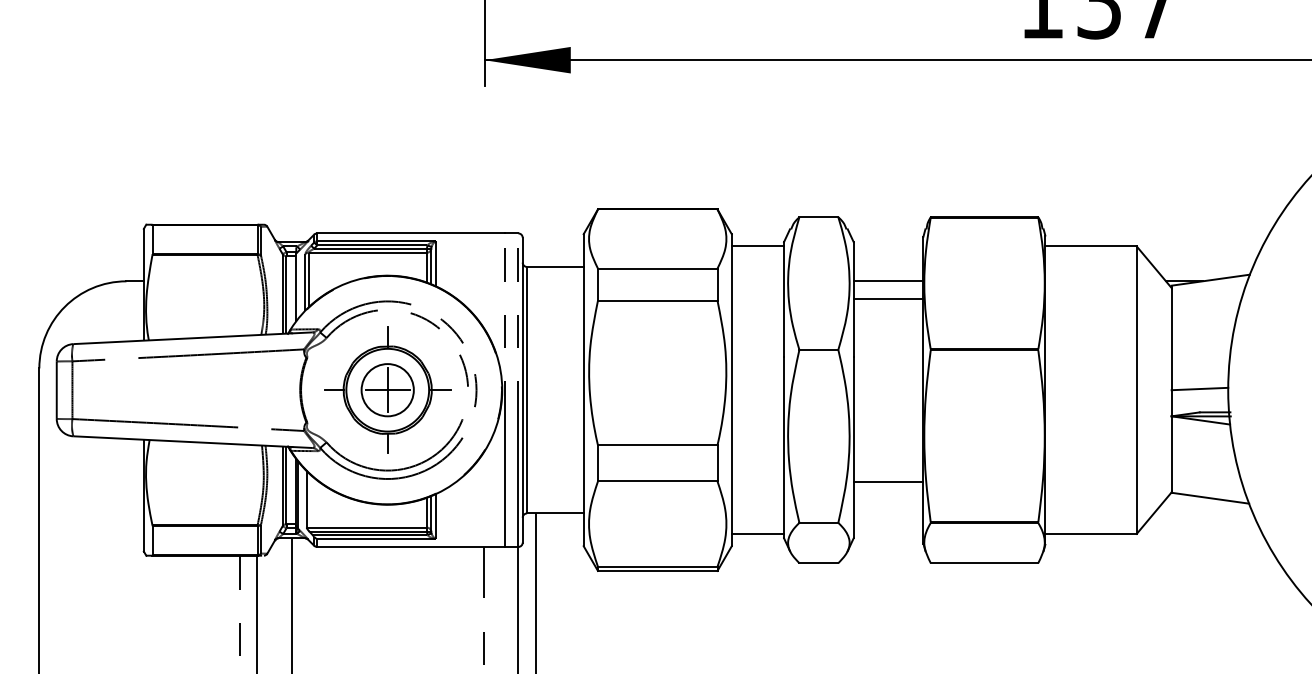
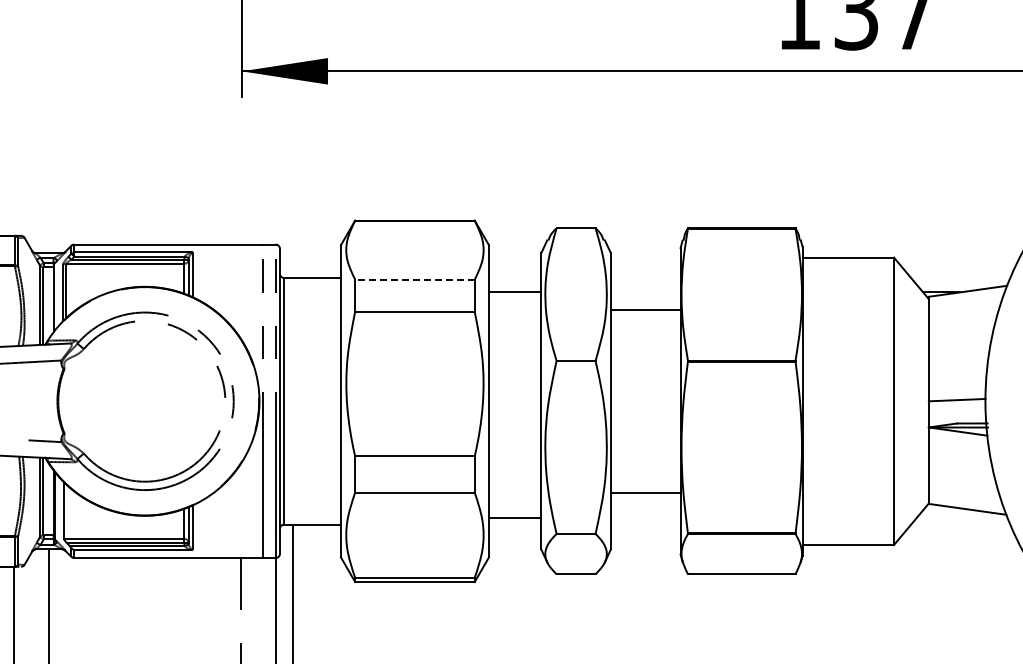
line: (757, 246) -> (514, 291), moved
line: (657, 268) -> (414, 279), solid -> dashed
line: (888, 281) -> (645, 292), removed
part: (387, 389) -> (144, 400), removed
line: (757, 533) -> (514, 517), moved

